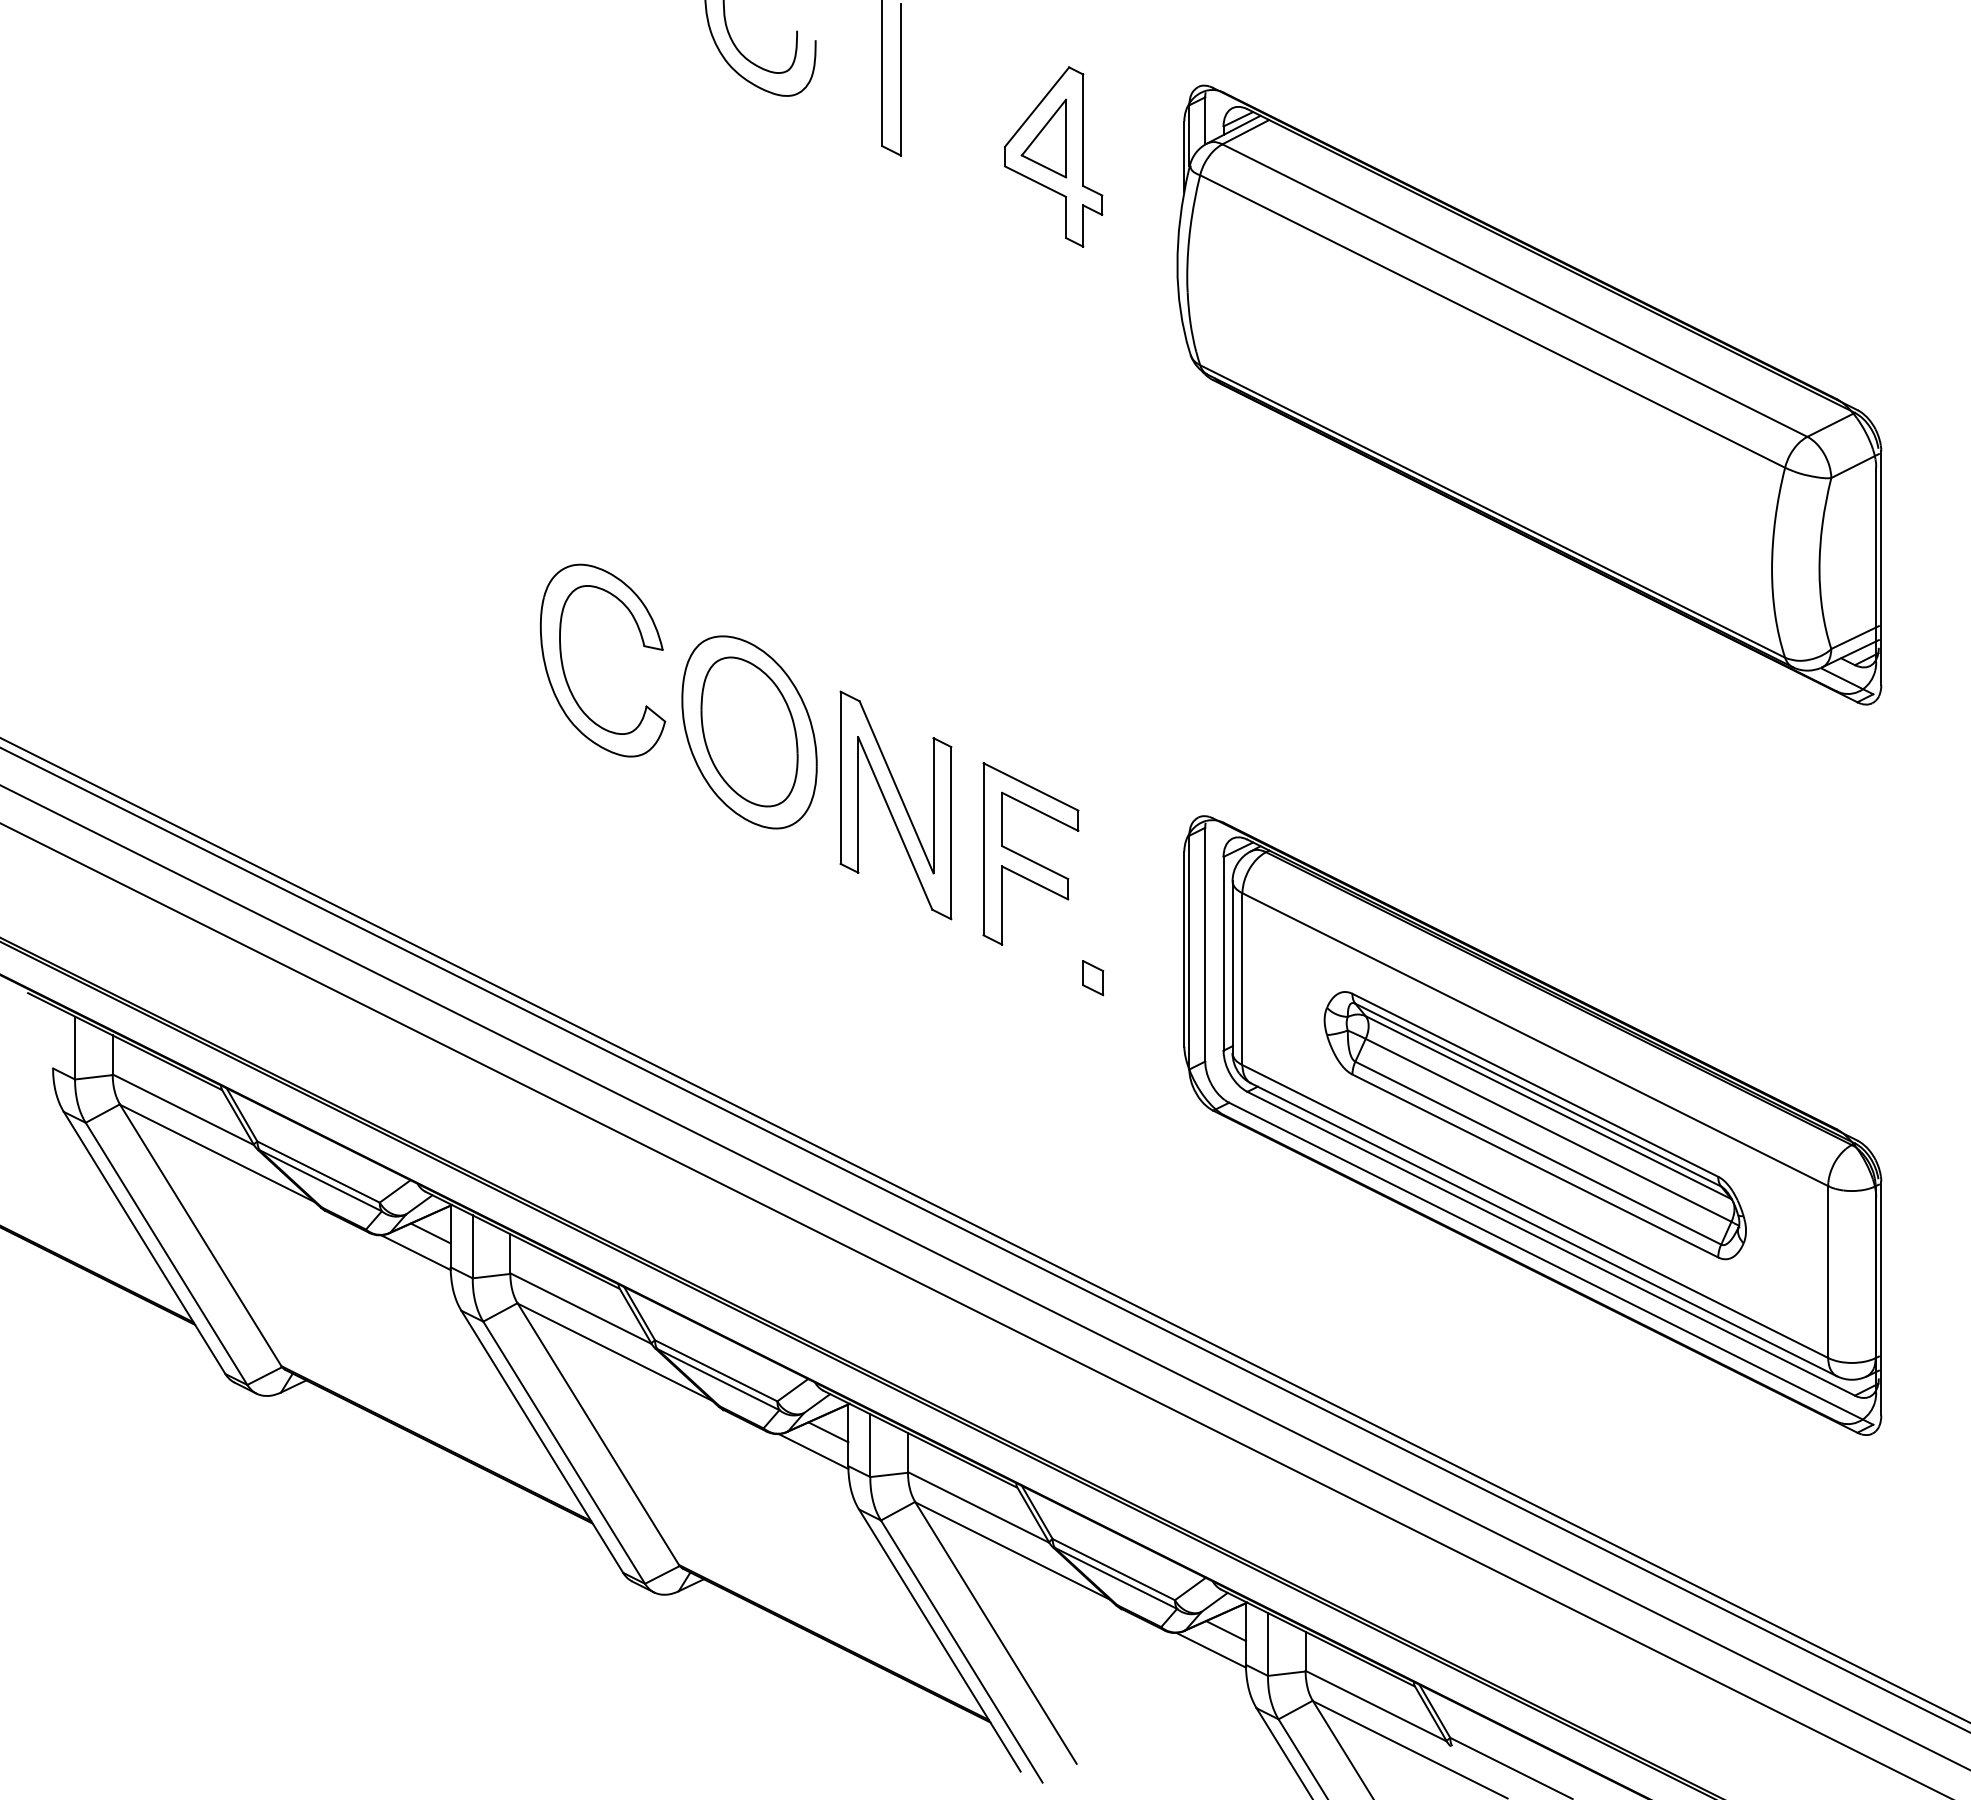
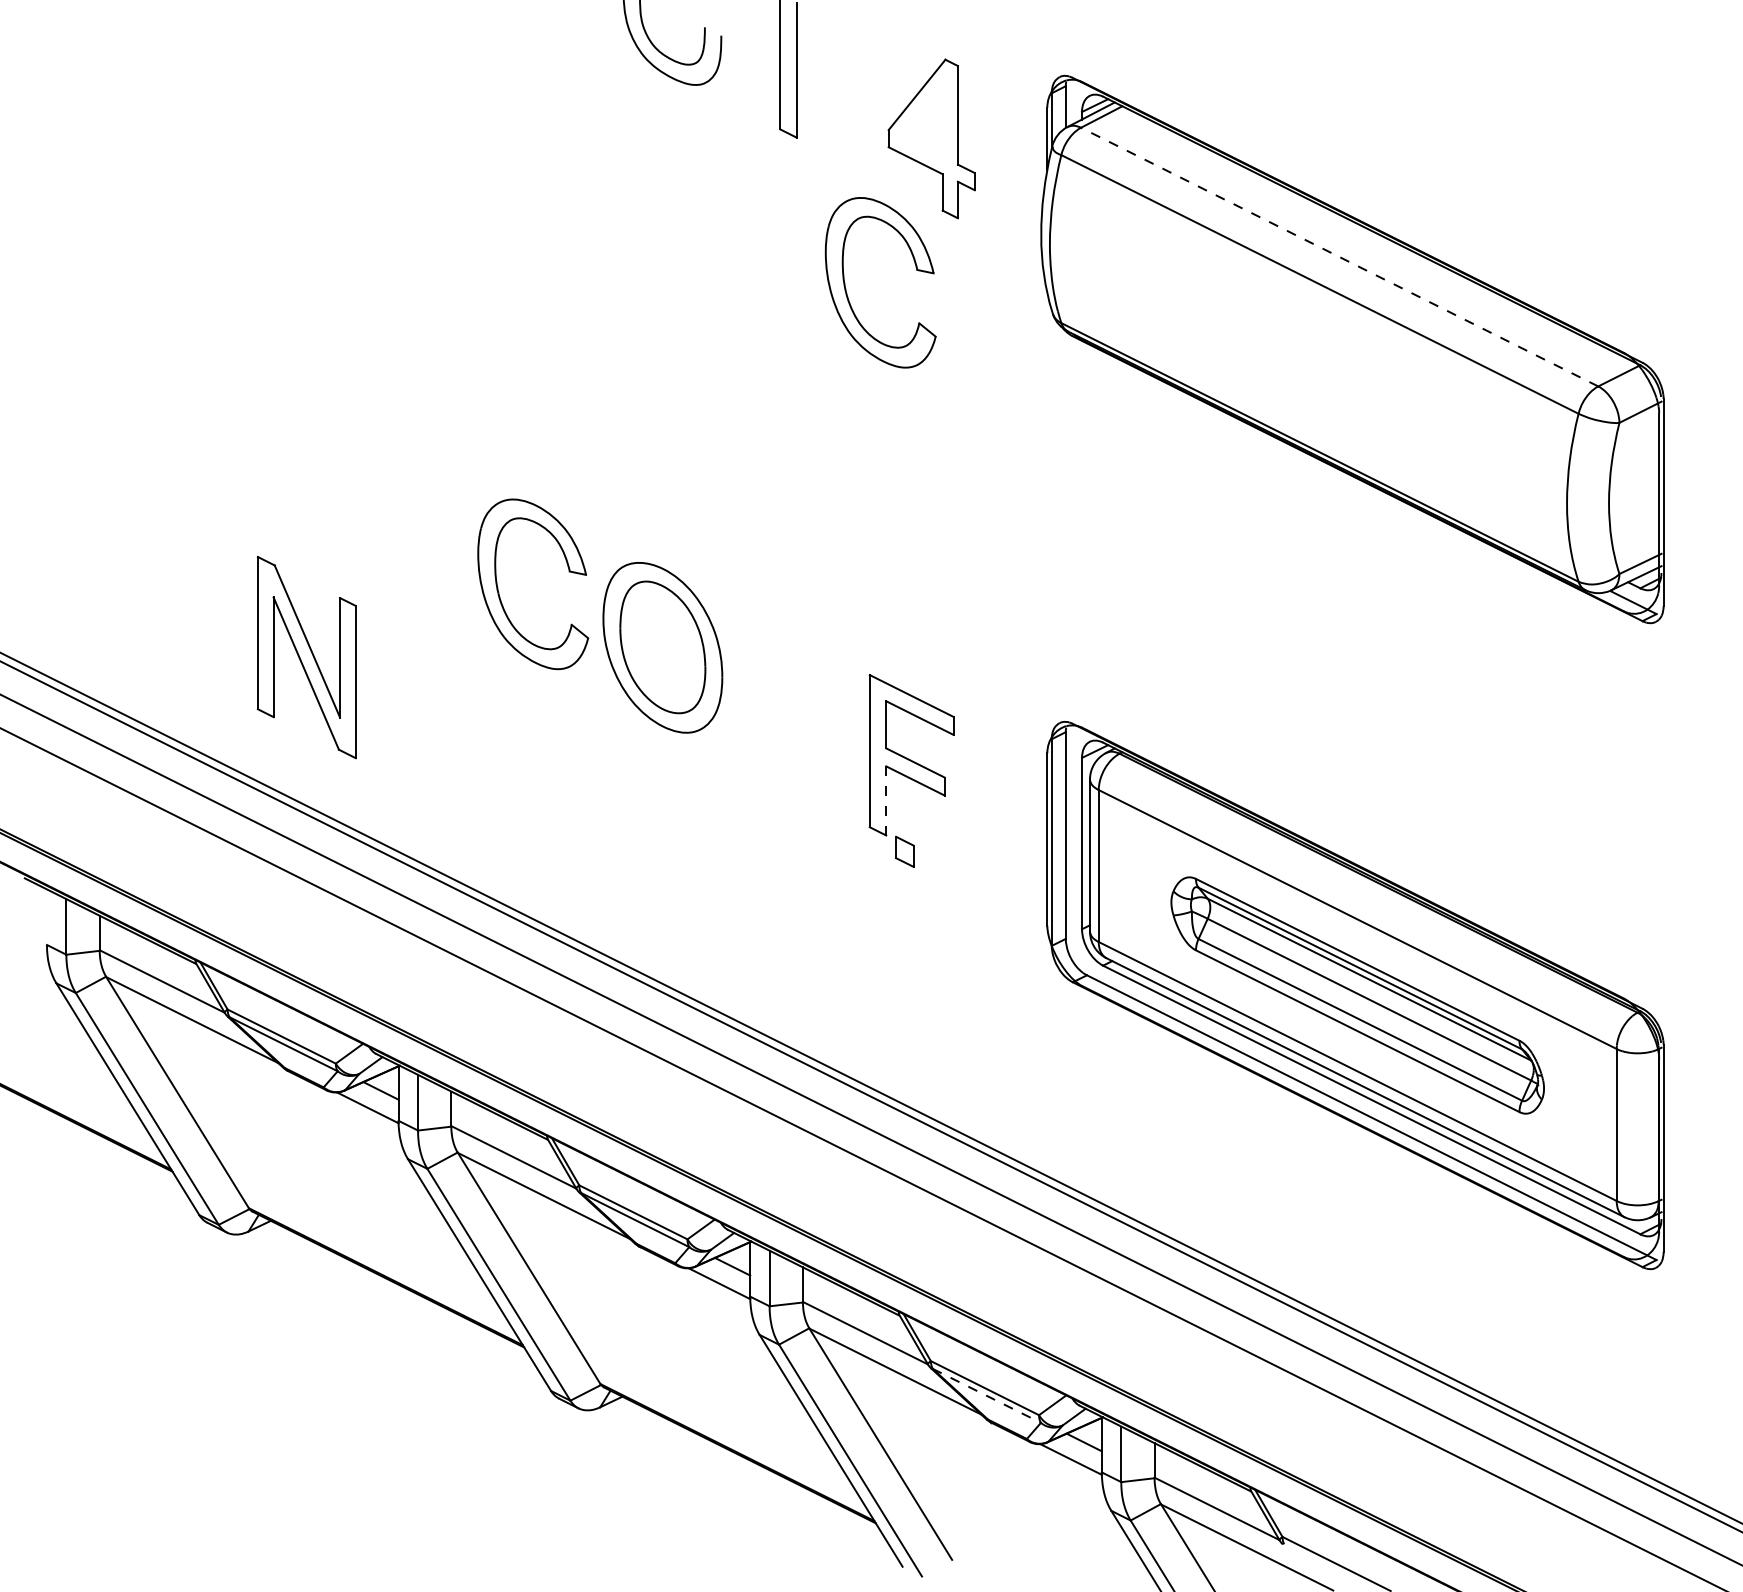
part: (1043, 138) -> (922, 122), removed
line: (1514, 290) -> (1339, 257), solid -> dashed
part: (957, 328) -> (846, 290), added
part: (895, 805) -> (306, 657), moved
line: (1002, 906) -> (886, 801), solid -> dashed
part: (1093, 978) -> (905, 852), moved
line: (1116, 1578) -> (987, 1395), solid -> dashed

